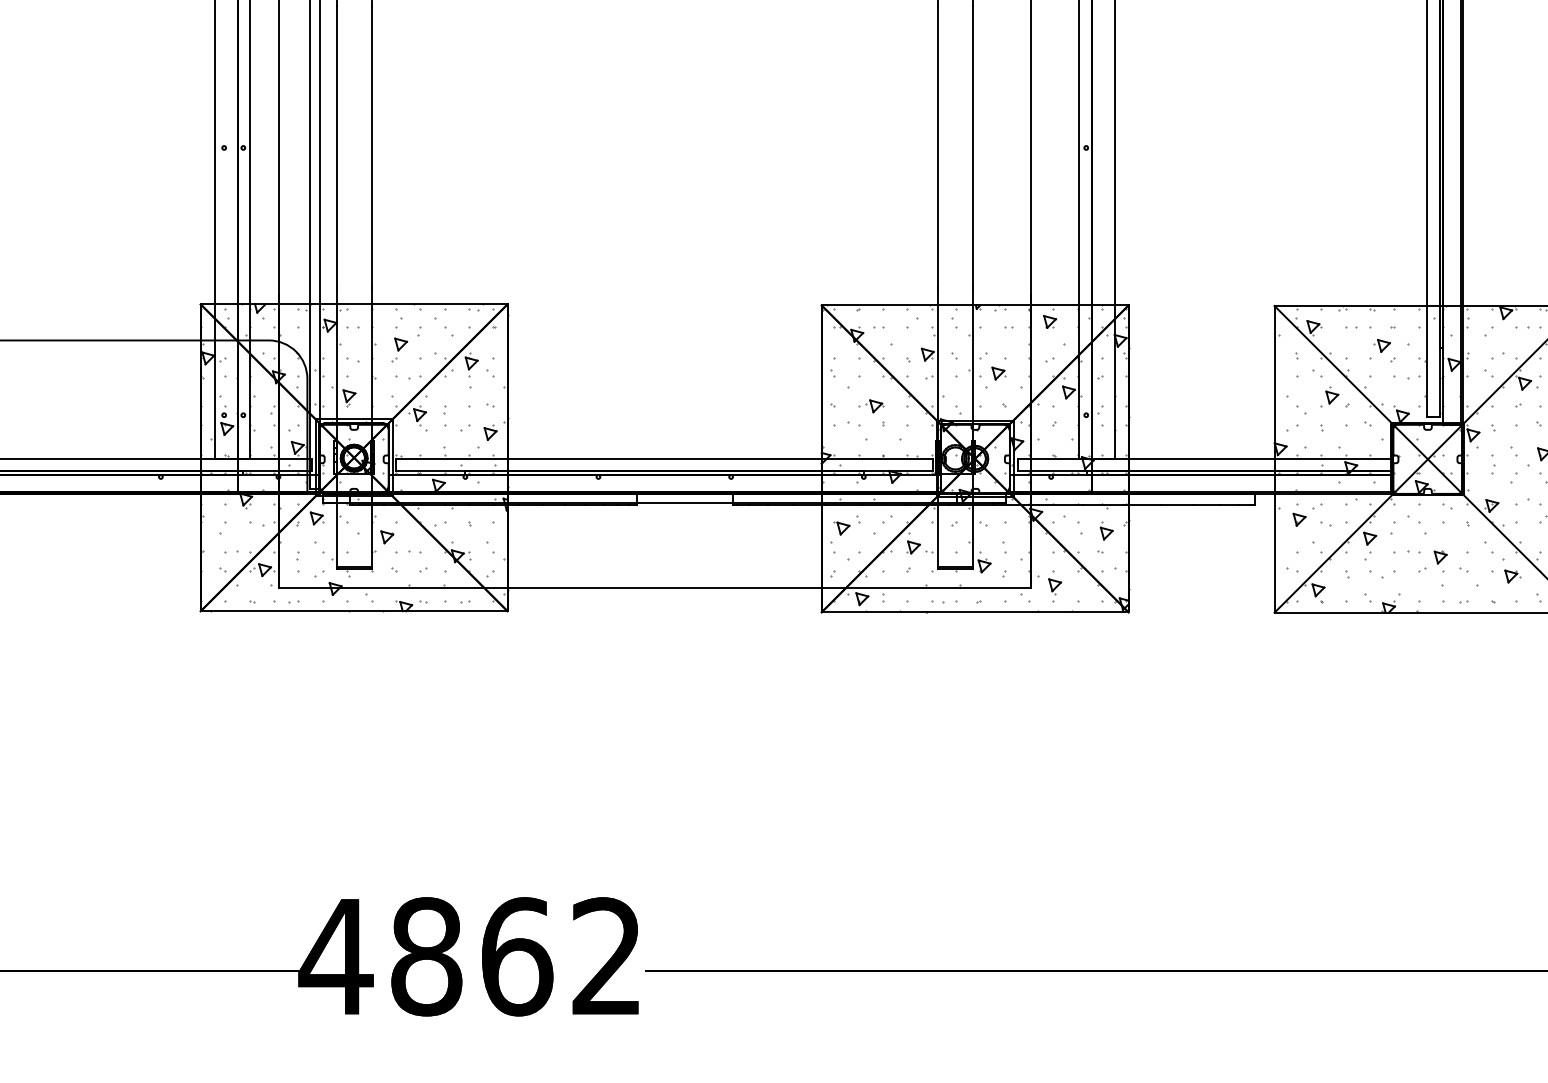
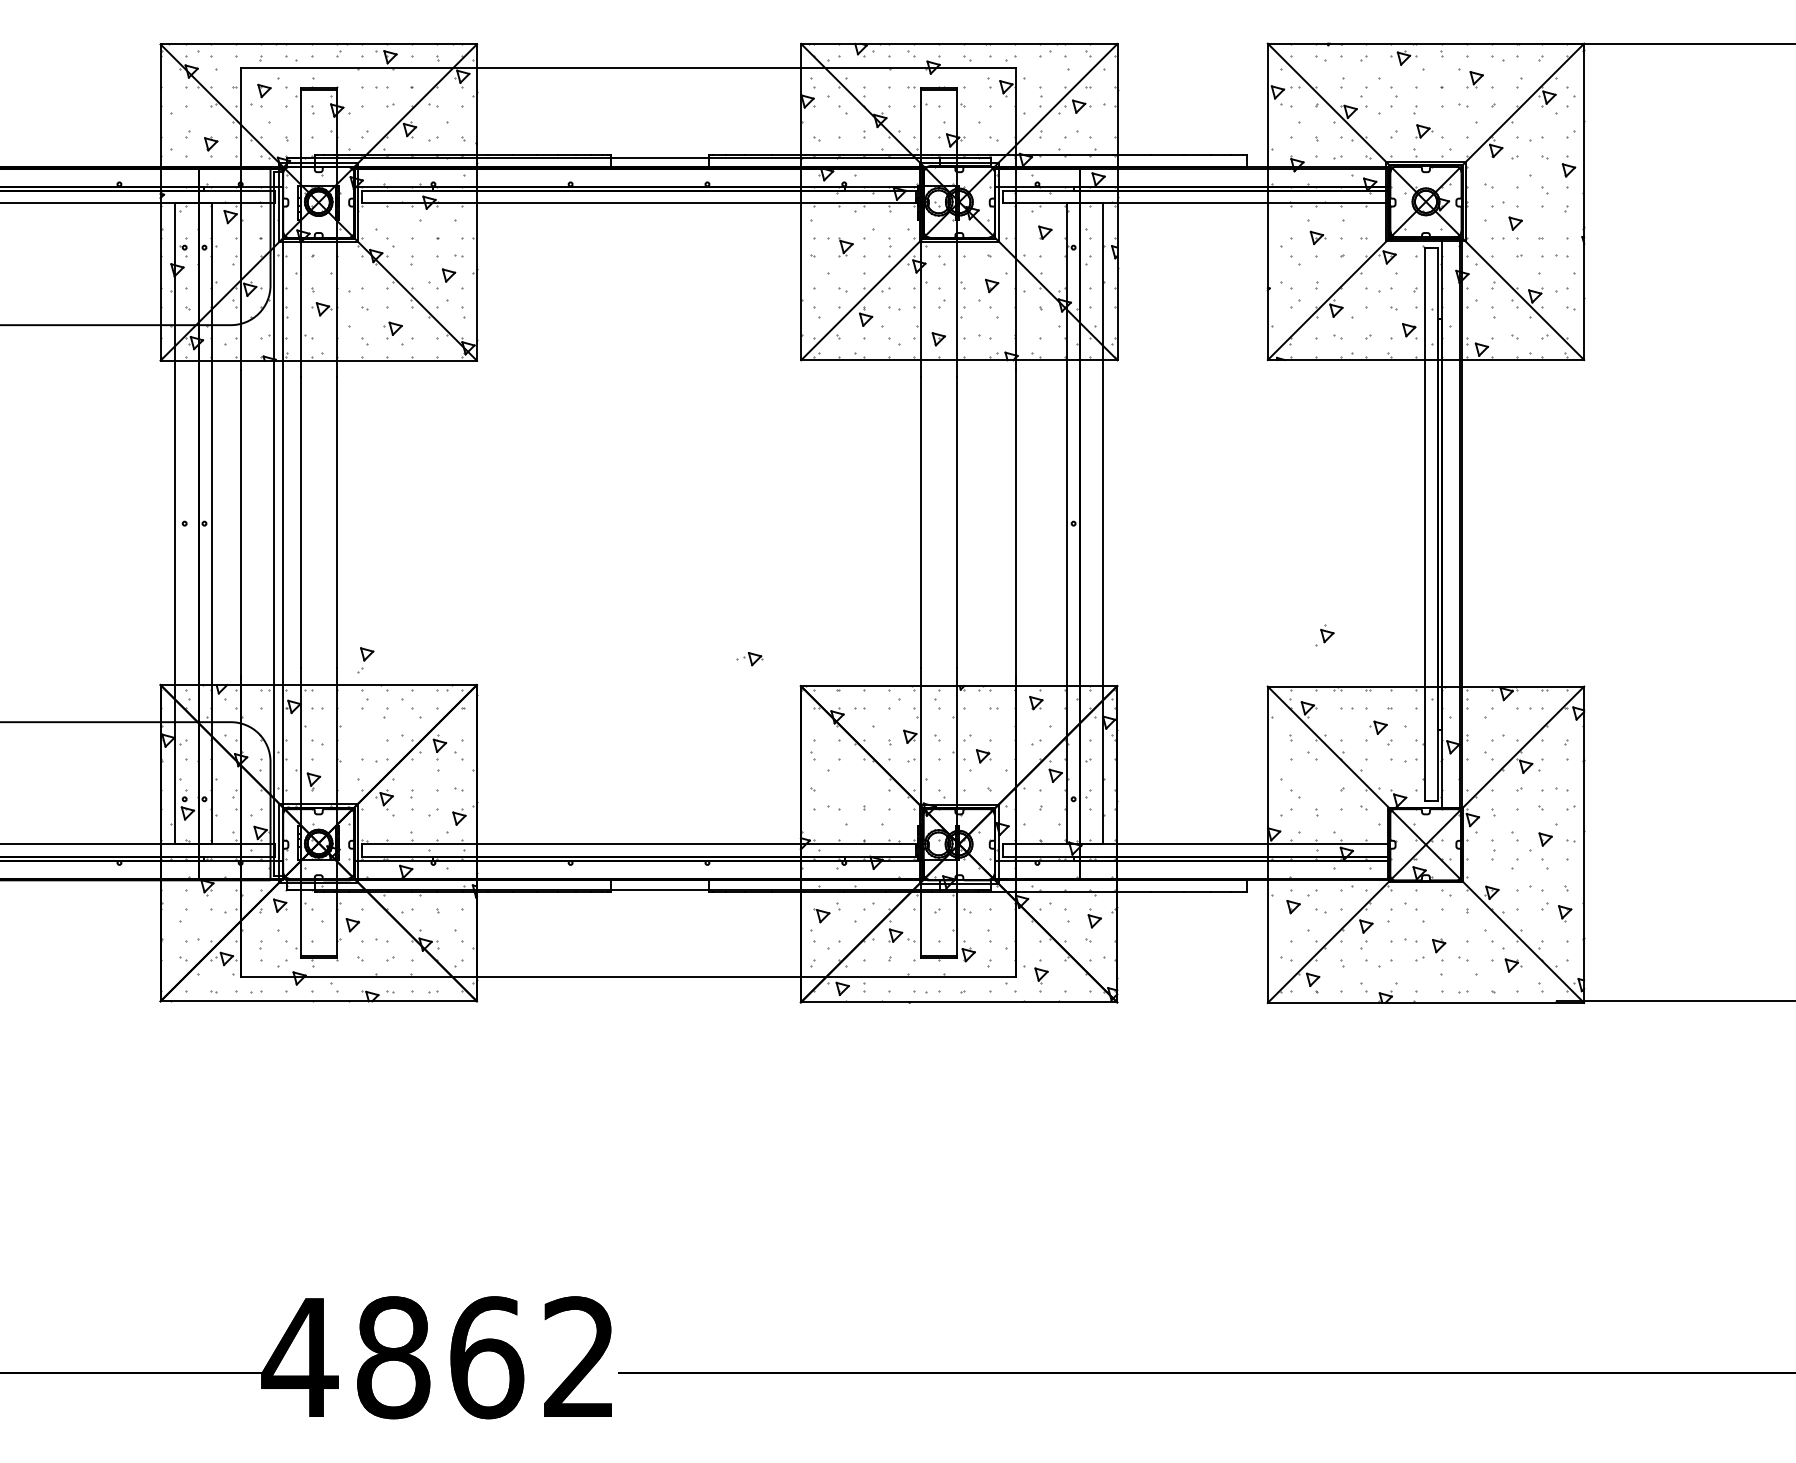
part: (399, 350) -> (365, 660), moved
part: (1329, 397) -> (1324, 635), moved
part: (870, 406) -> (749, 659), moved

